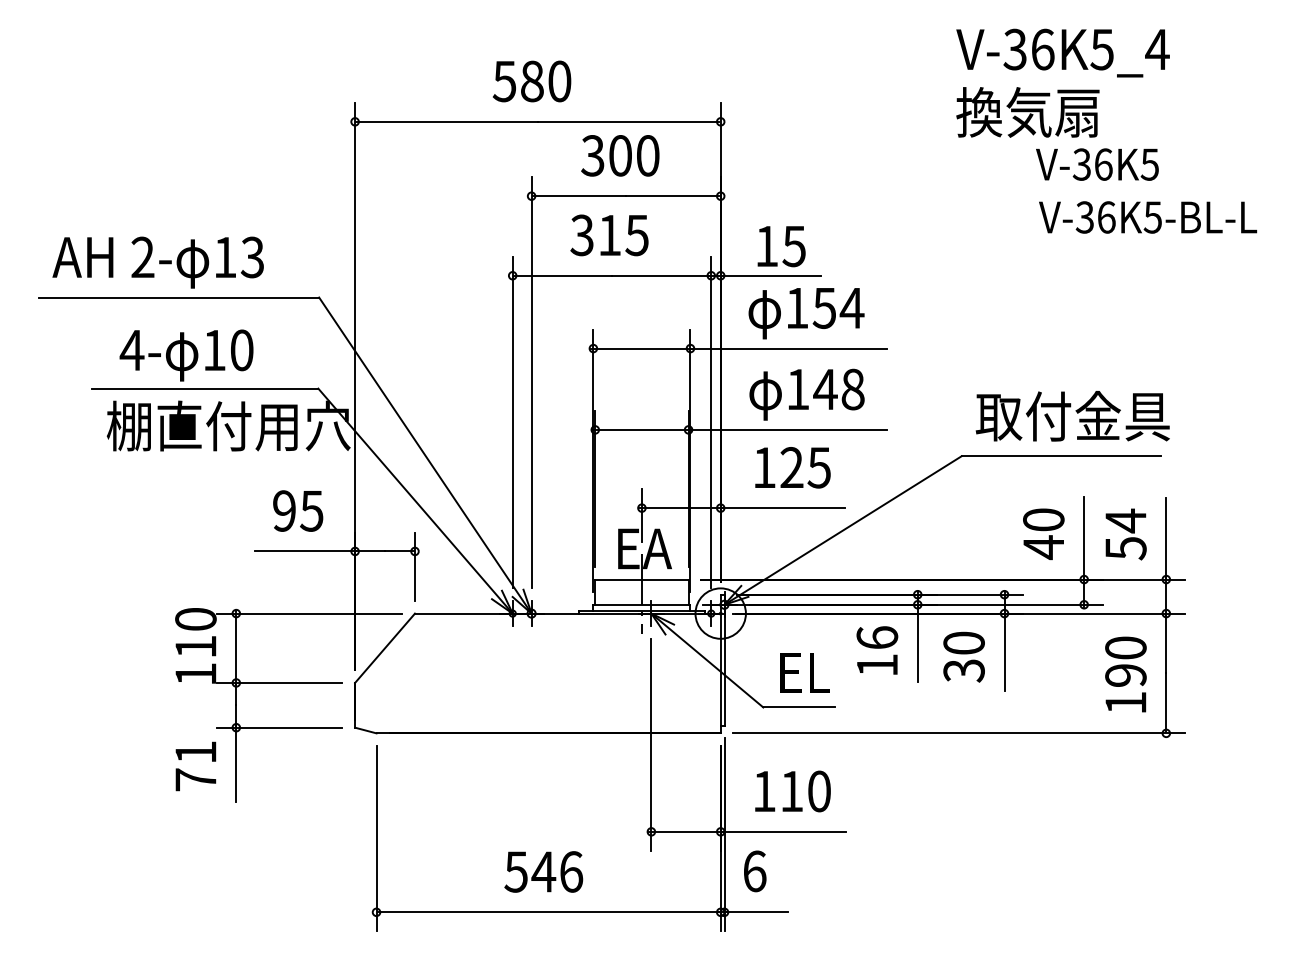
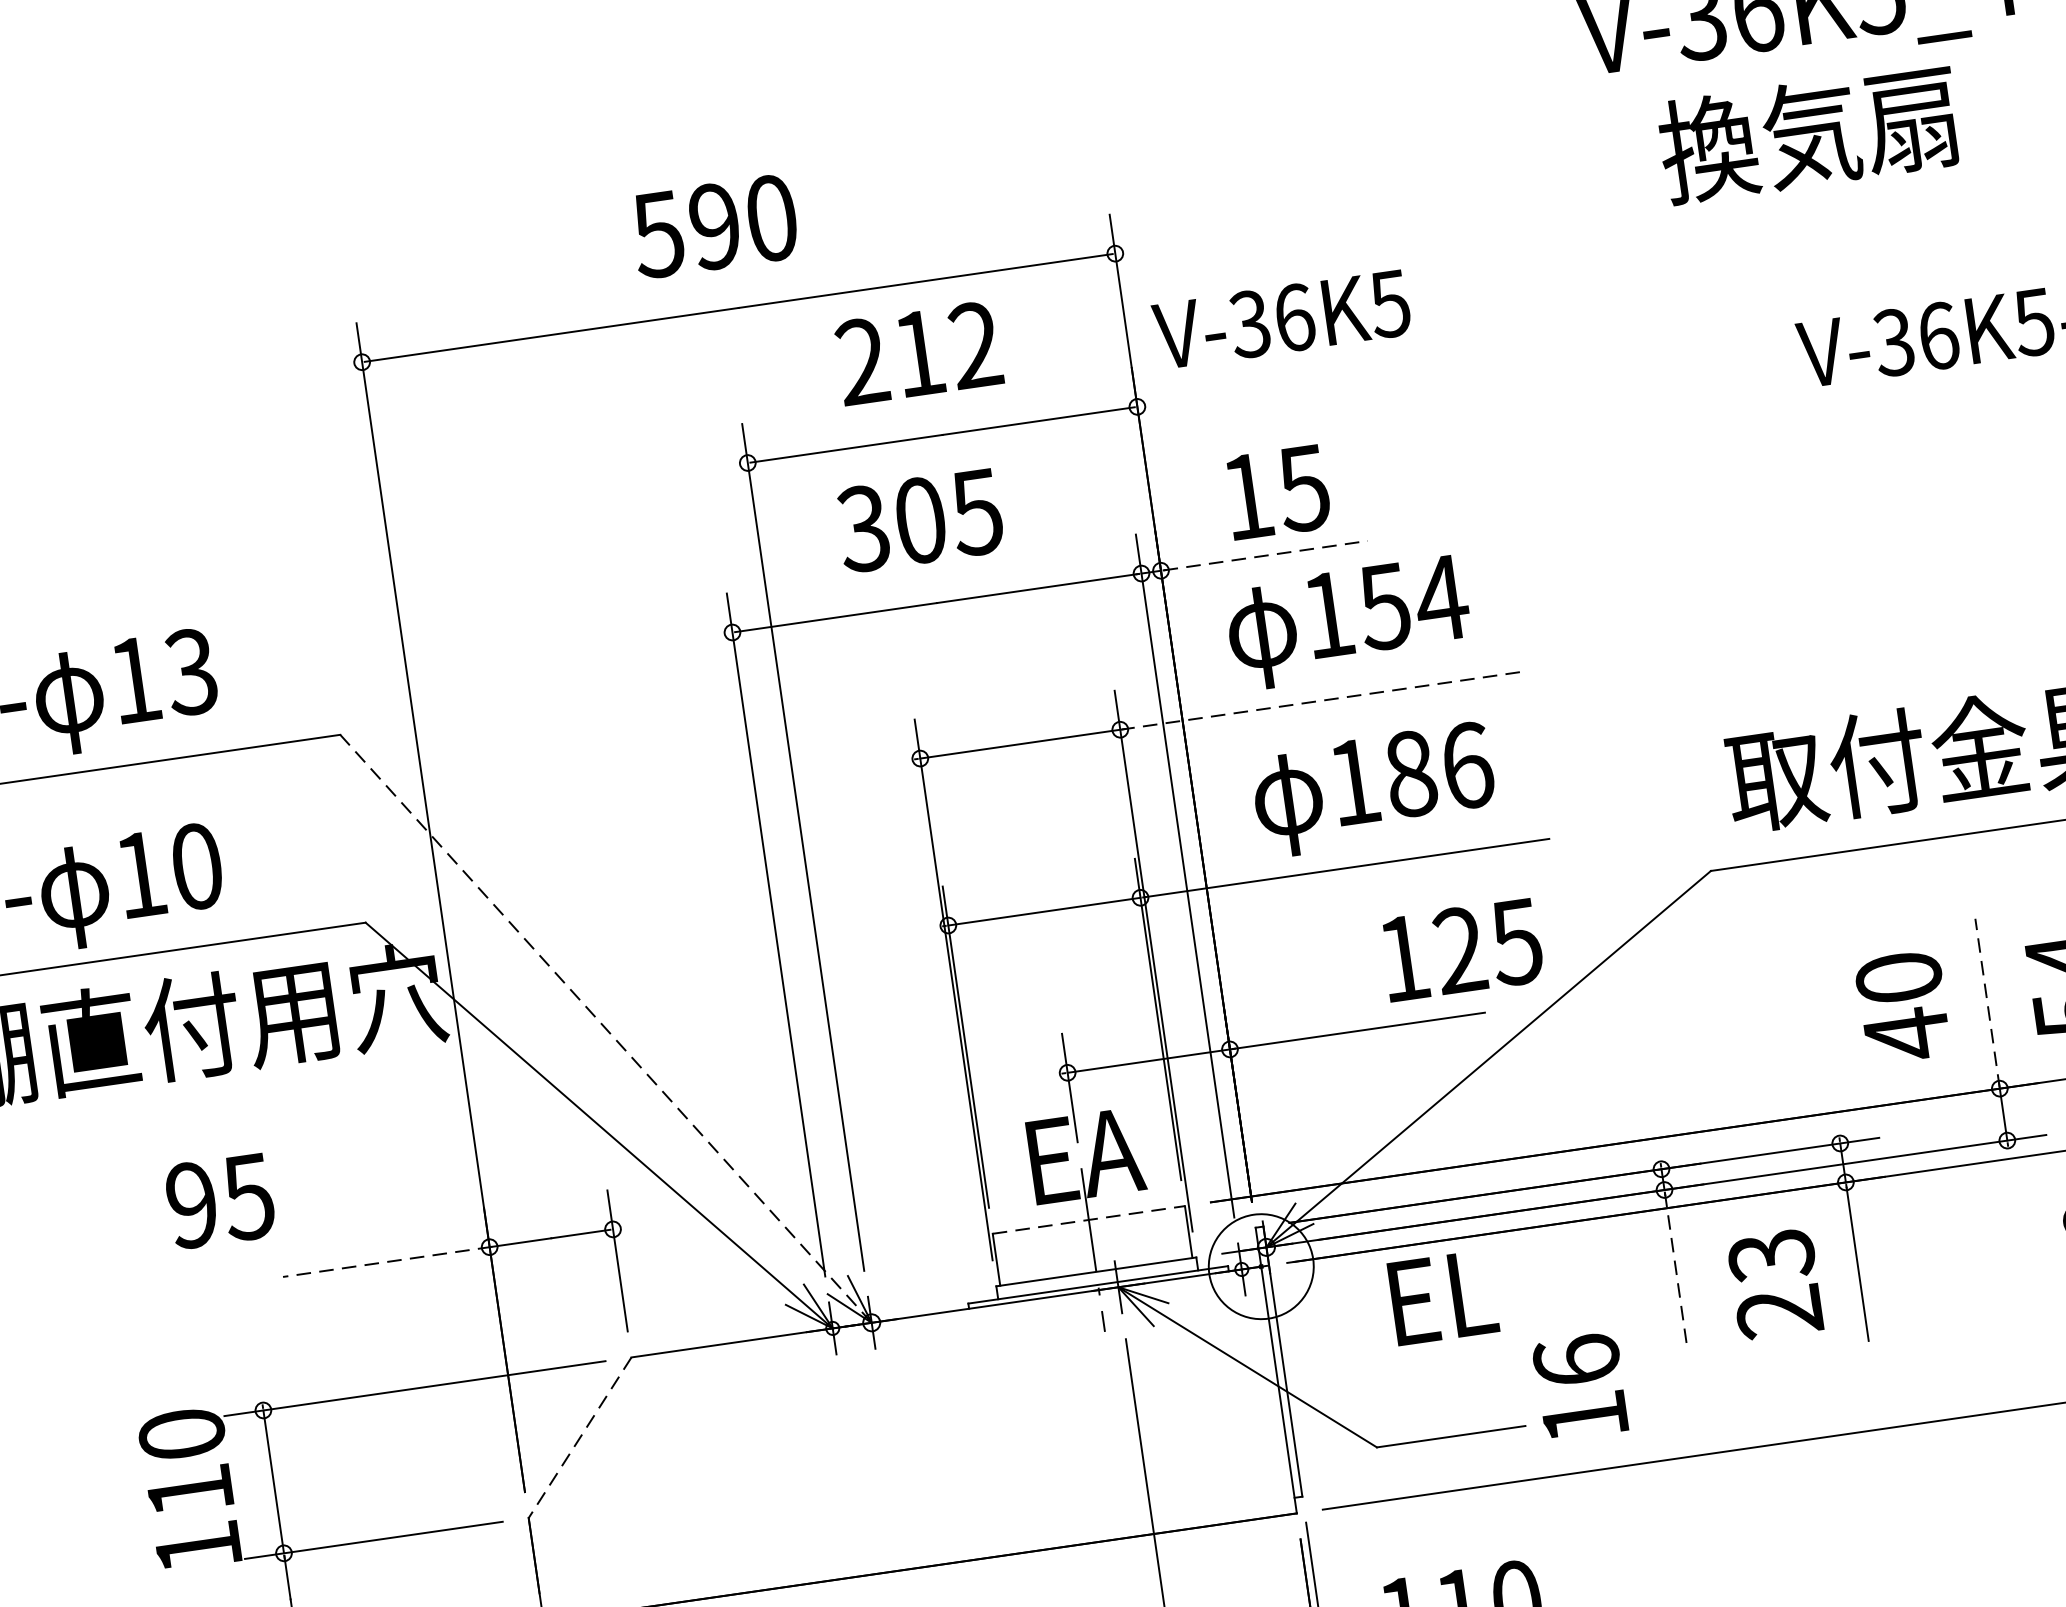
text: (532, 81) -> (715, 226), 580 -> 590
text: (1027, 112) -> (1808, 134), moved
text: (620, 155) -> (918, 352), 300 -> 212
text: (1097, 164) -> (1282, 319), moved
text: (609, 235) -> (919, 520), 315 -> 305
line: (771, 275) -> (1265, 555), solid -> dashed
line: (789, 348) -> (1324, 700), solid -> dashed
text: (838, 389) -> (1437, 770), 148 -> 186
line: (425, 455) -> (606, 1028), solid -> dashed
text: (792, 467) -> (1461, 949), moved
text: (298, 510) -> (220, 1199), moved
line: (1084, 537) -> (1988, 1001), solid -> dashed
line: (305, 551) -> (387, 1262), solid -> dashed
line: (641, 579) -> (1087, 1219), solid -> dashed
line: (917, 643) -> (1675, 1269), solid -> dashed
line: (385, 648) -> (581, 1438), solid -> dashed
text: (877, 650) -> (1580, 1386), moved
text: (963, 656) -> (1774, 1282), 30 -> 23
text: (804, 672) -> (1441, 1297), moved

